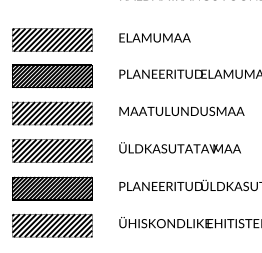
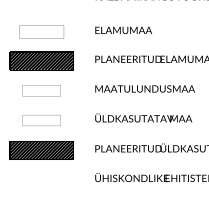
part: (51, 39) -> (41, 31), size x0.7
part: (51, 113) -> (41, 90), size x0.6
part: (51, 150) -> (41, 120), size x0.6
part: (51, 224) -> (41, 179), removed

